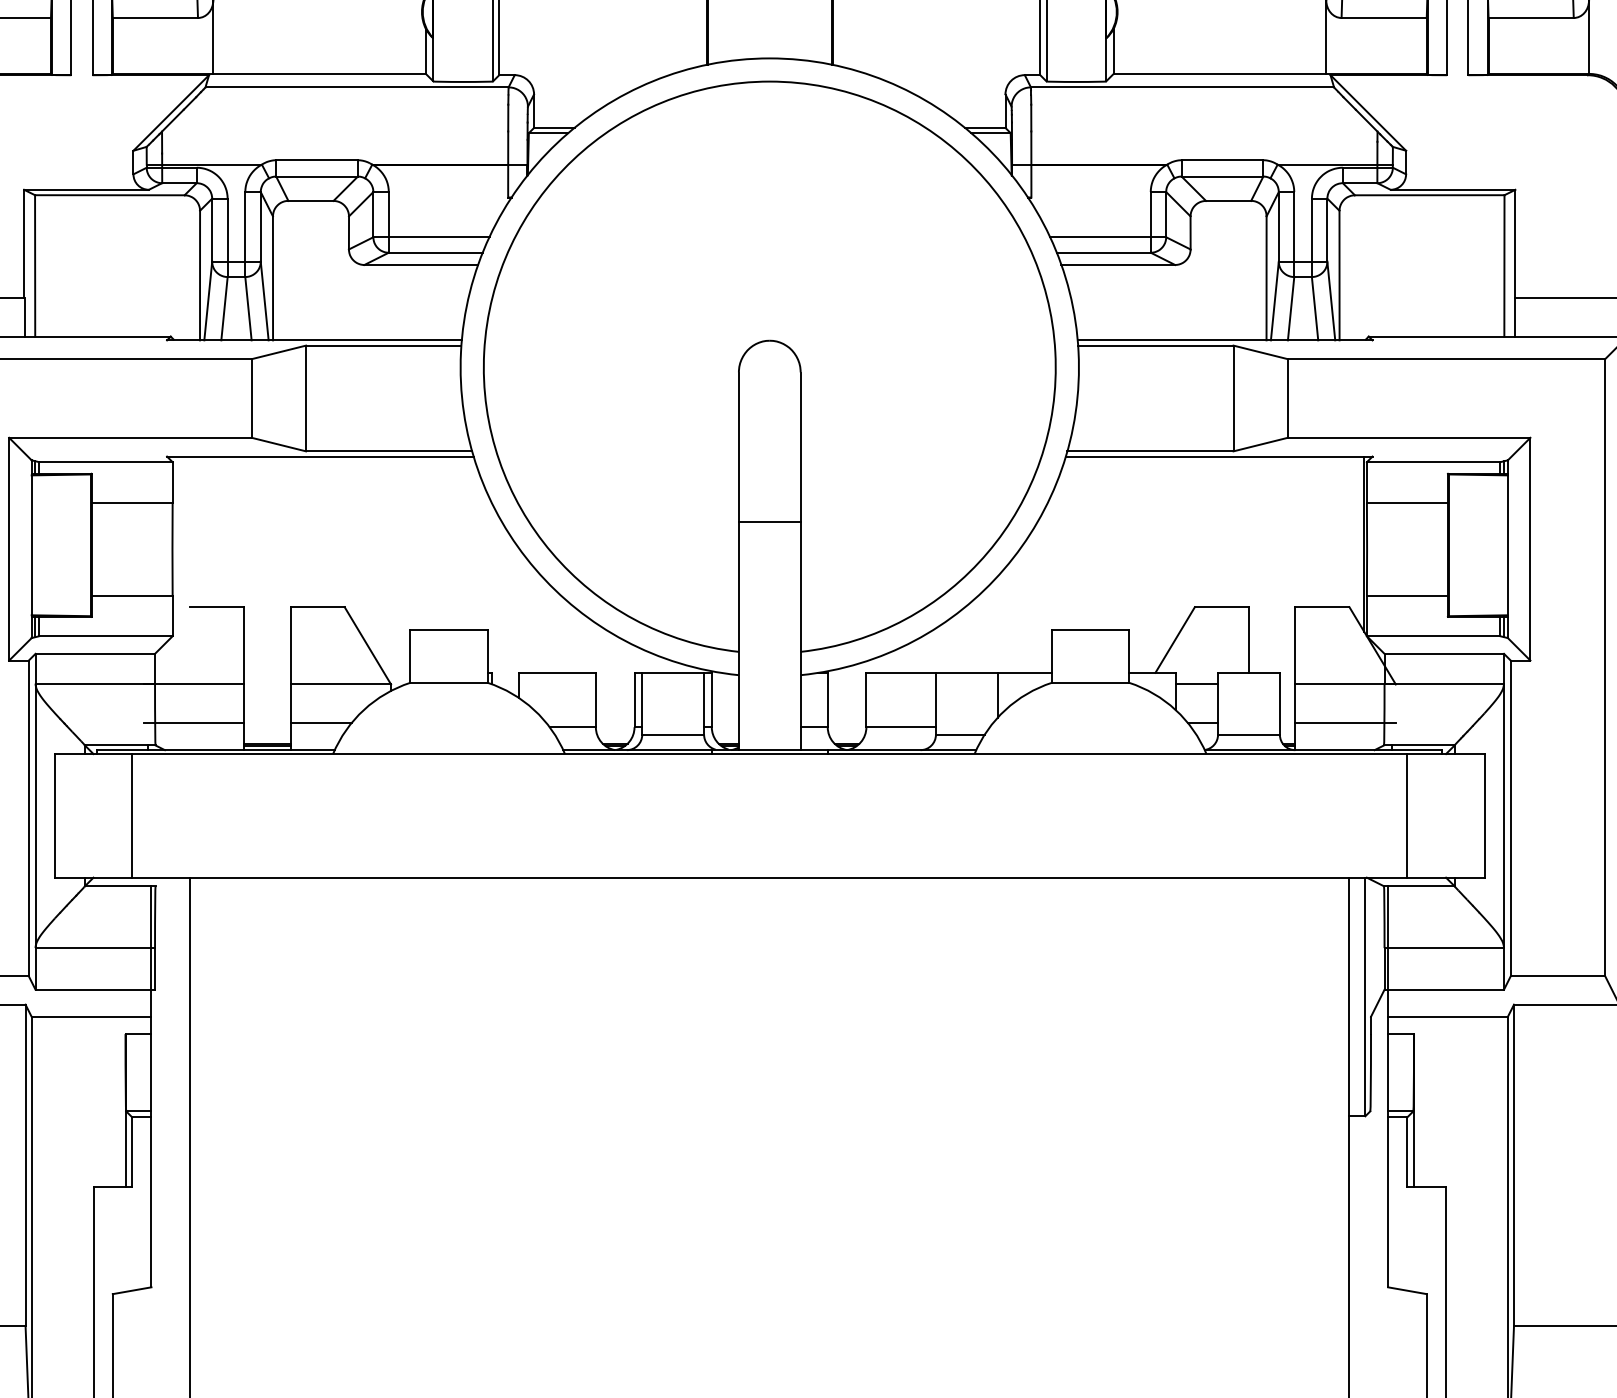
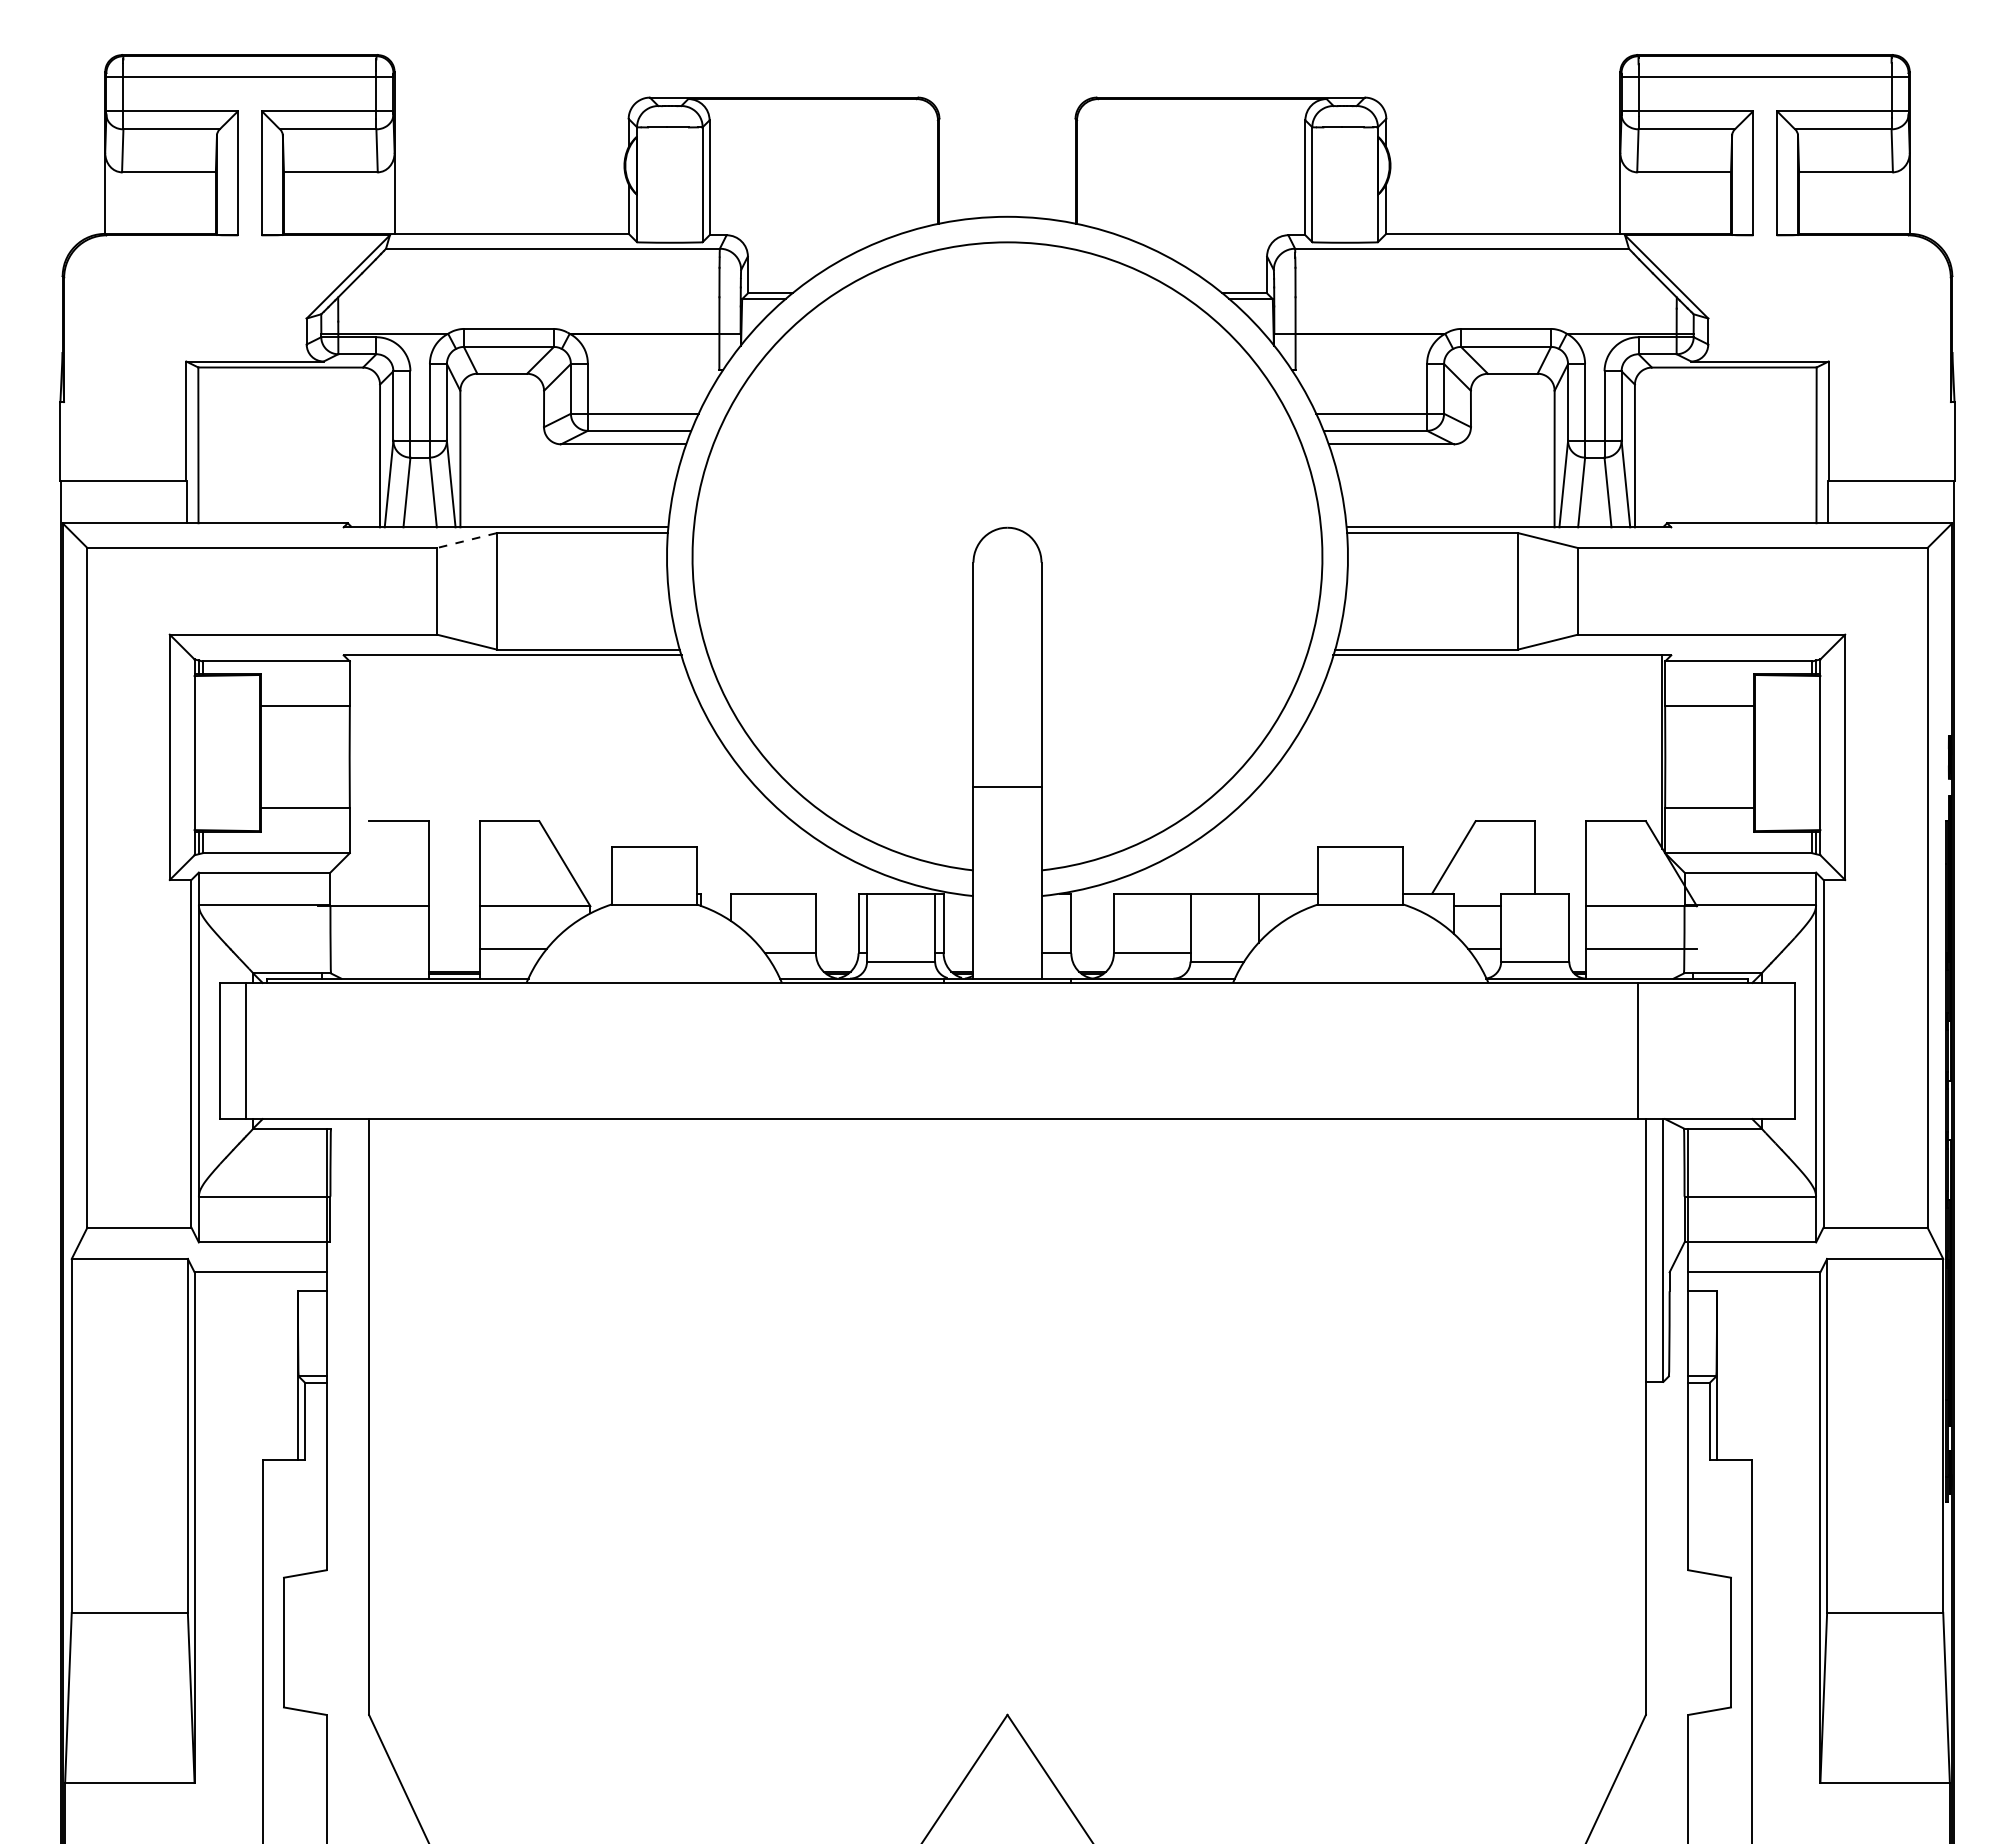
line: (278, 352) -> (466, 540), solid -> dashed
line: (769, 522) -> (1007, 786), moved
line: (194, 722) -> (373, 948), removed
line: (132, 815) -> (246, 1050), moved
line: (1407, 815) -> (1637, 1050), moved

